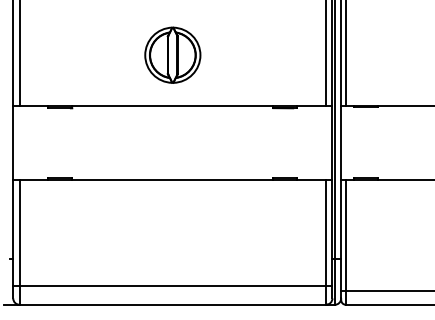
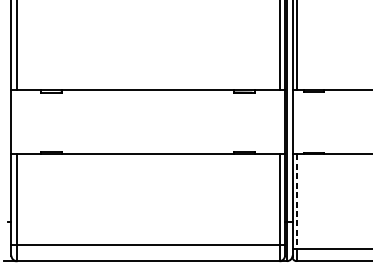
part: (172, 54) -> (147, 46), removed
line: (345, 236) -> (296, 202), solid -> dashed

